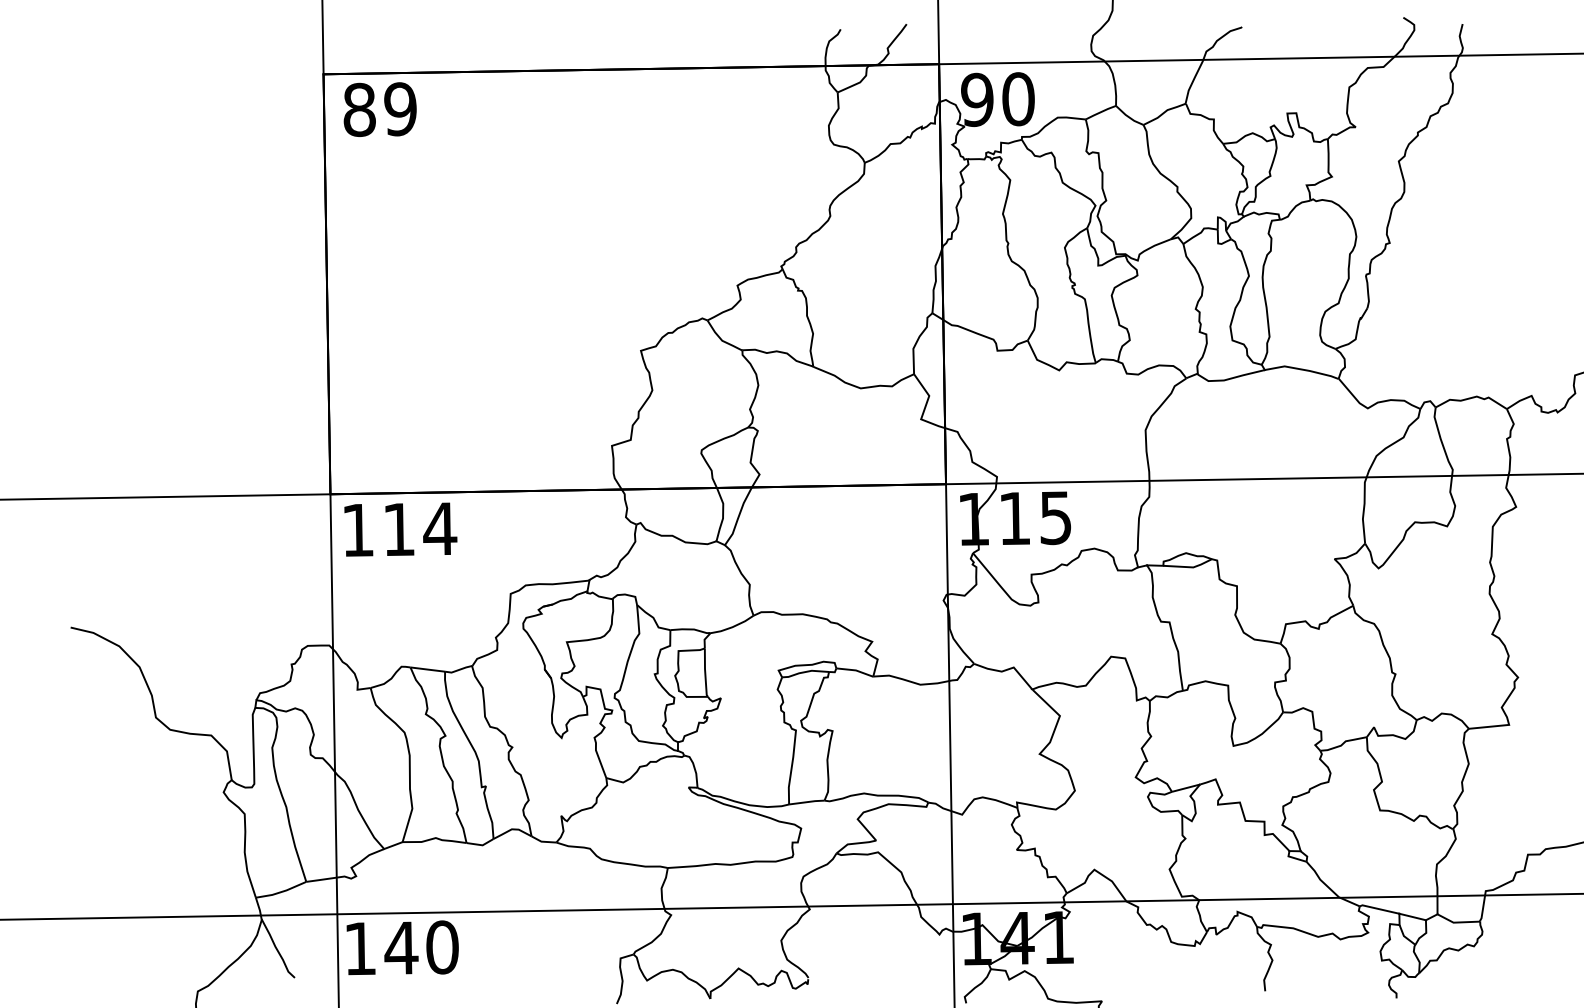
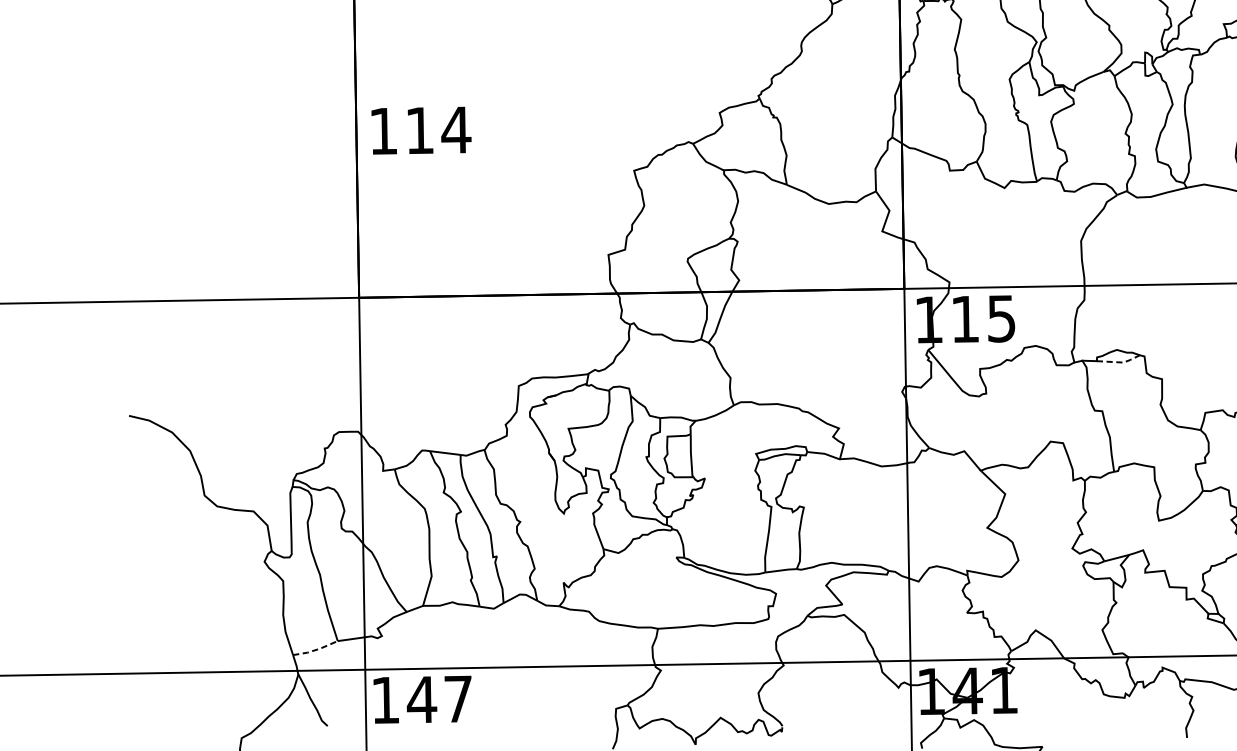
text: (400, 529) -> (421, 130), moved
line: (1190, 567) -> (1120, 362), solid -> dashed
line: (281, 891) -> (315, 649), solid -> dashed
text: (442, 947) -> (458, 699), 140 -> 147

